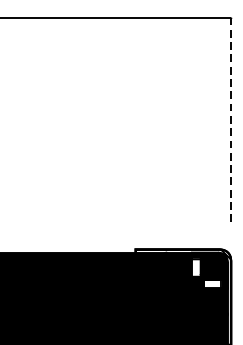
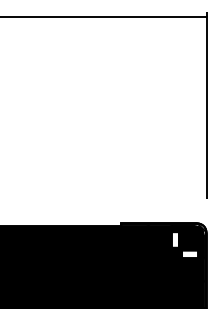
line: (231, 117) -> (206, 105), dashed -> solid

